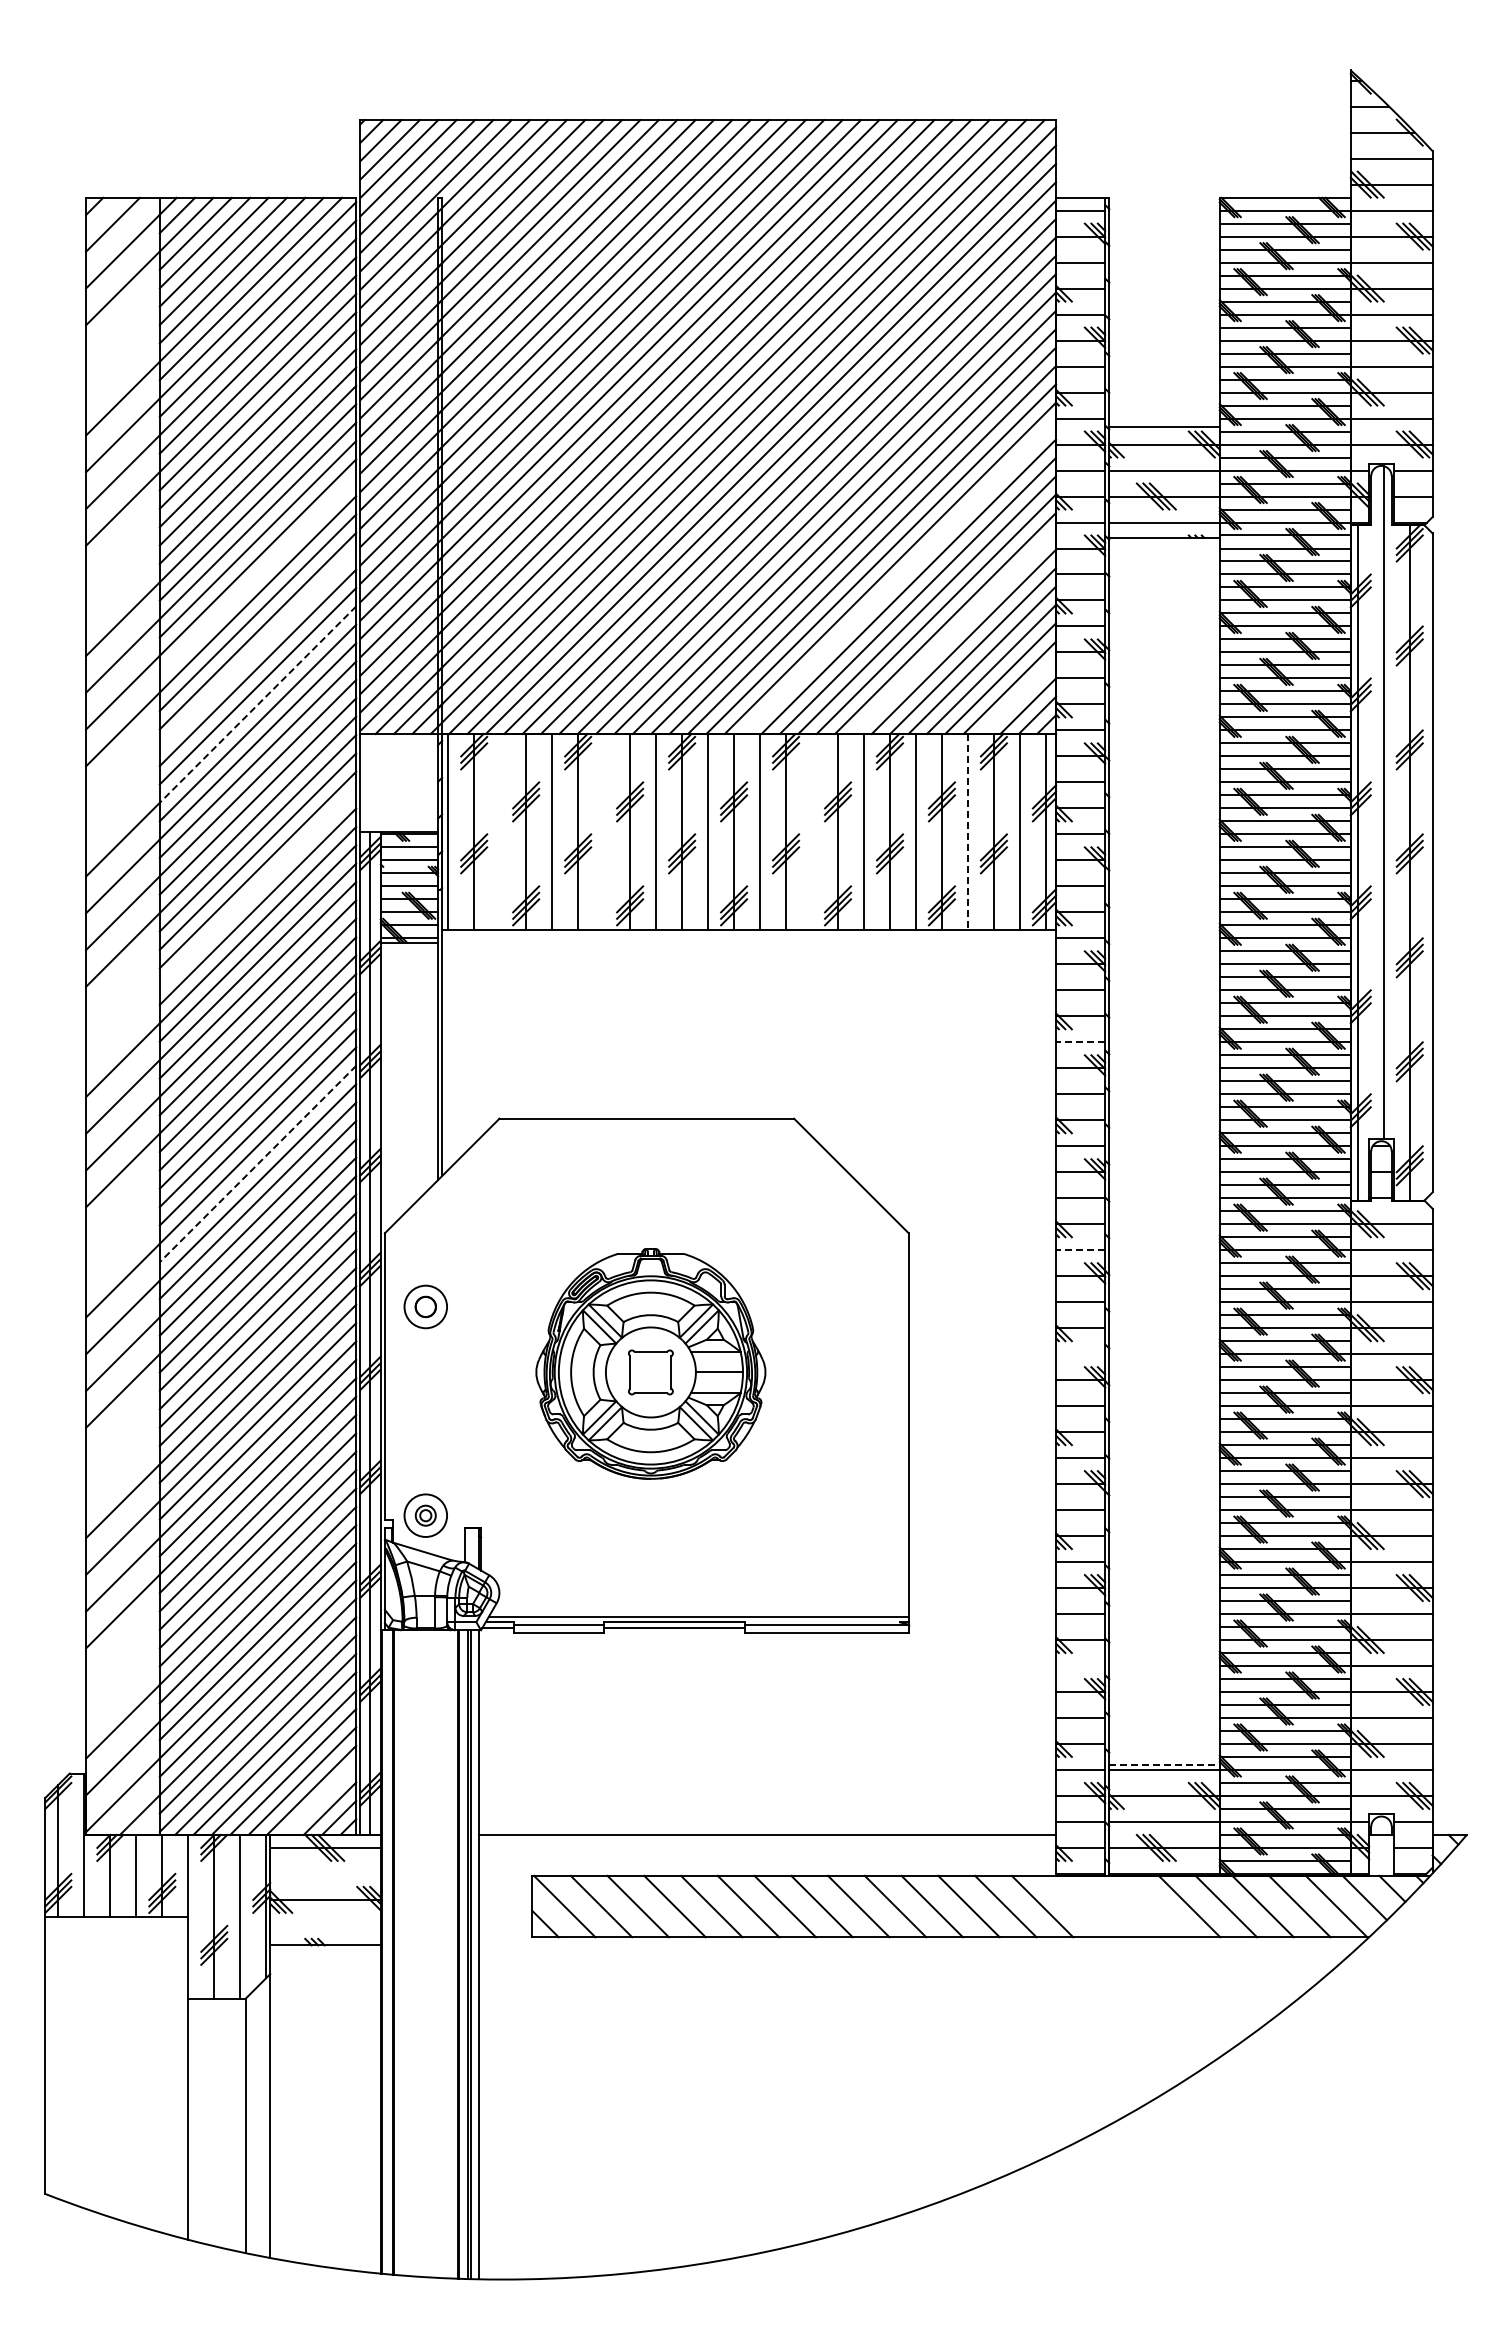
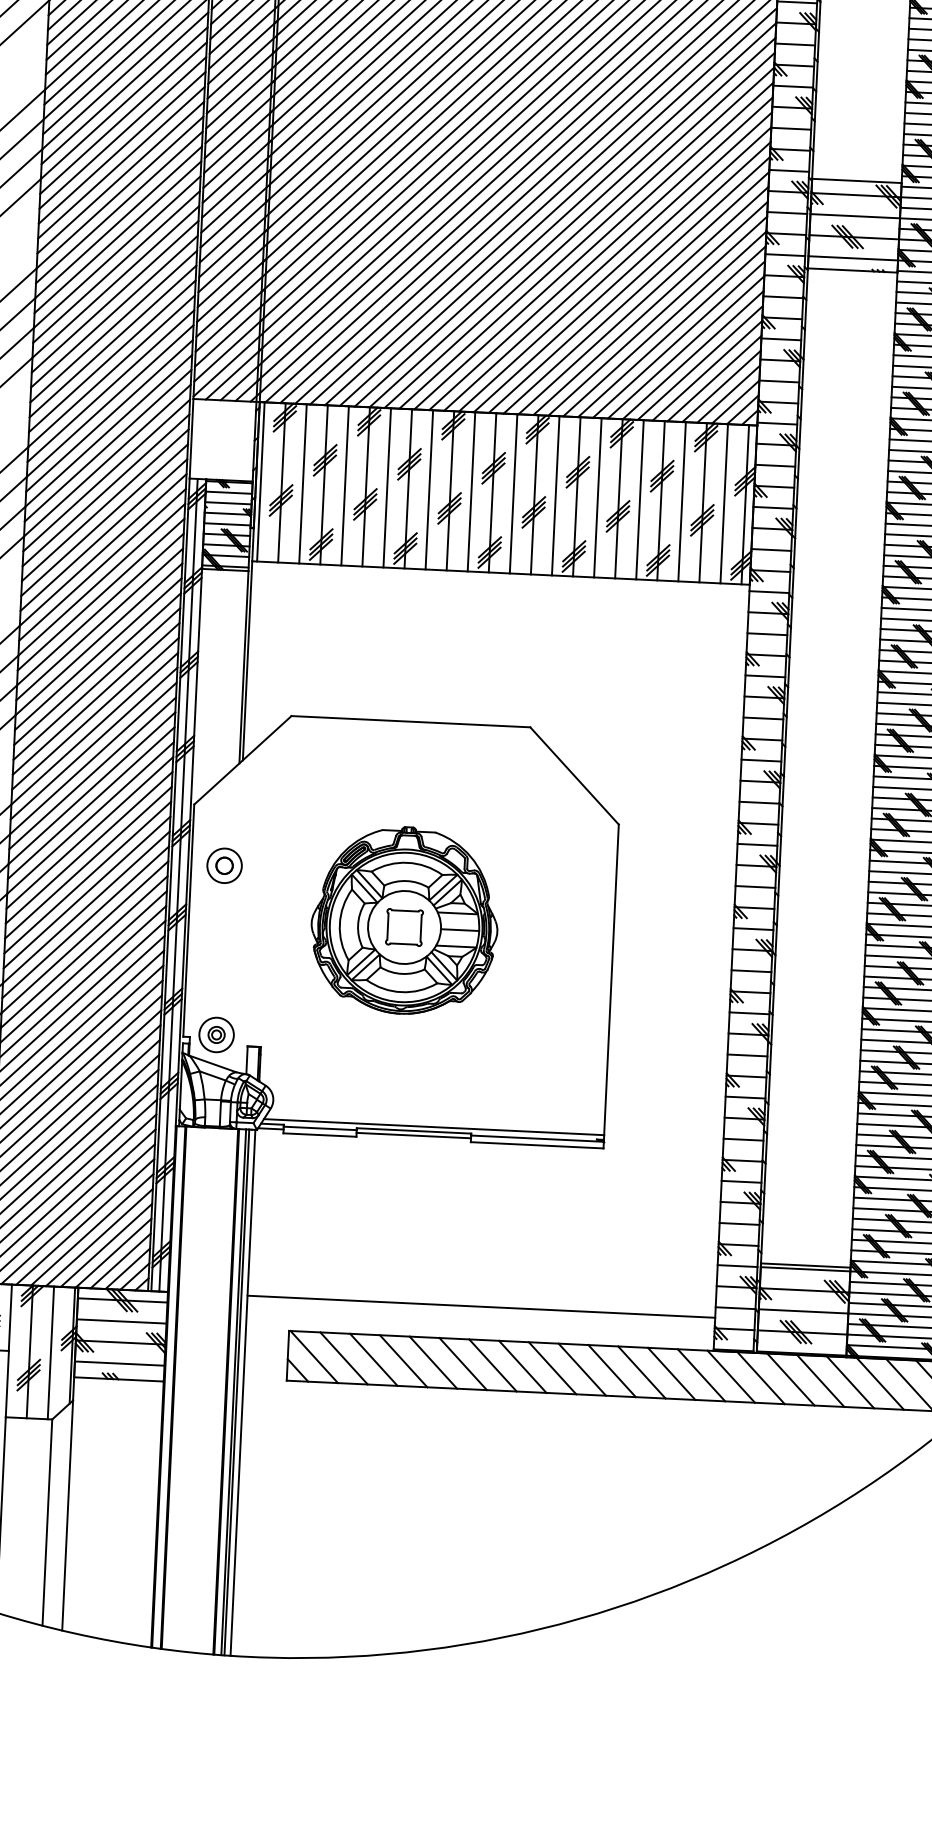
line: (257, 575) -> (116, 266), added
line: (899, 577) -> (636, 292), added
line: (954, 632) -> (678, 339), added
line: (257, 649) -> (113, 326), added
line: (1019, 697) -> (729, 394), added
line: (258, 704) -> (112, 371), dashed -> solid
line: (500, 832) -> (303, 484), added
line: (604, 832) -> (387, 488), added
line: (812, 832) -> (556, 496), added
line: (967, 832) -> (681, 502), dashed -> solid
line: (257, 888) -> (104, 520), added
line: (1080, 1042) -> (765, 676), dashed -> solid
line: (258, 1164) -> (94, 743), dashed -> solid
line: (1080, 1250) -> (757, 845), dashed -> solid
line: (1080, 1354) -> (753, 929), added
line: (1080, 1666) -> (741, 1182), added
line: (1165, 1765) -> (806, 1265), dashed -> solid
line: (320, 1799) -> (120, 1260), added
line: (325, 1873) -> (121, 1321), added
line: (1078, 1906) -> (730, 1376), added
line: (1115, 1906) -> (760, 1378), added
line: (1152, 1906) -> (790, 1379), added
line: (325, 1925) -> (119, 1363), added

